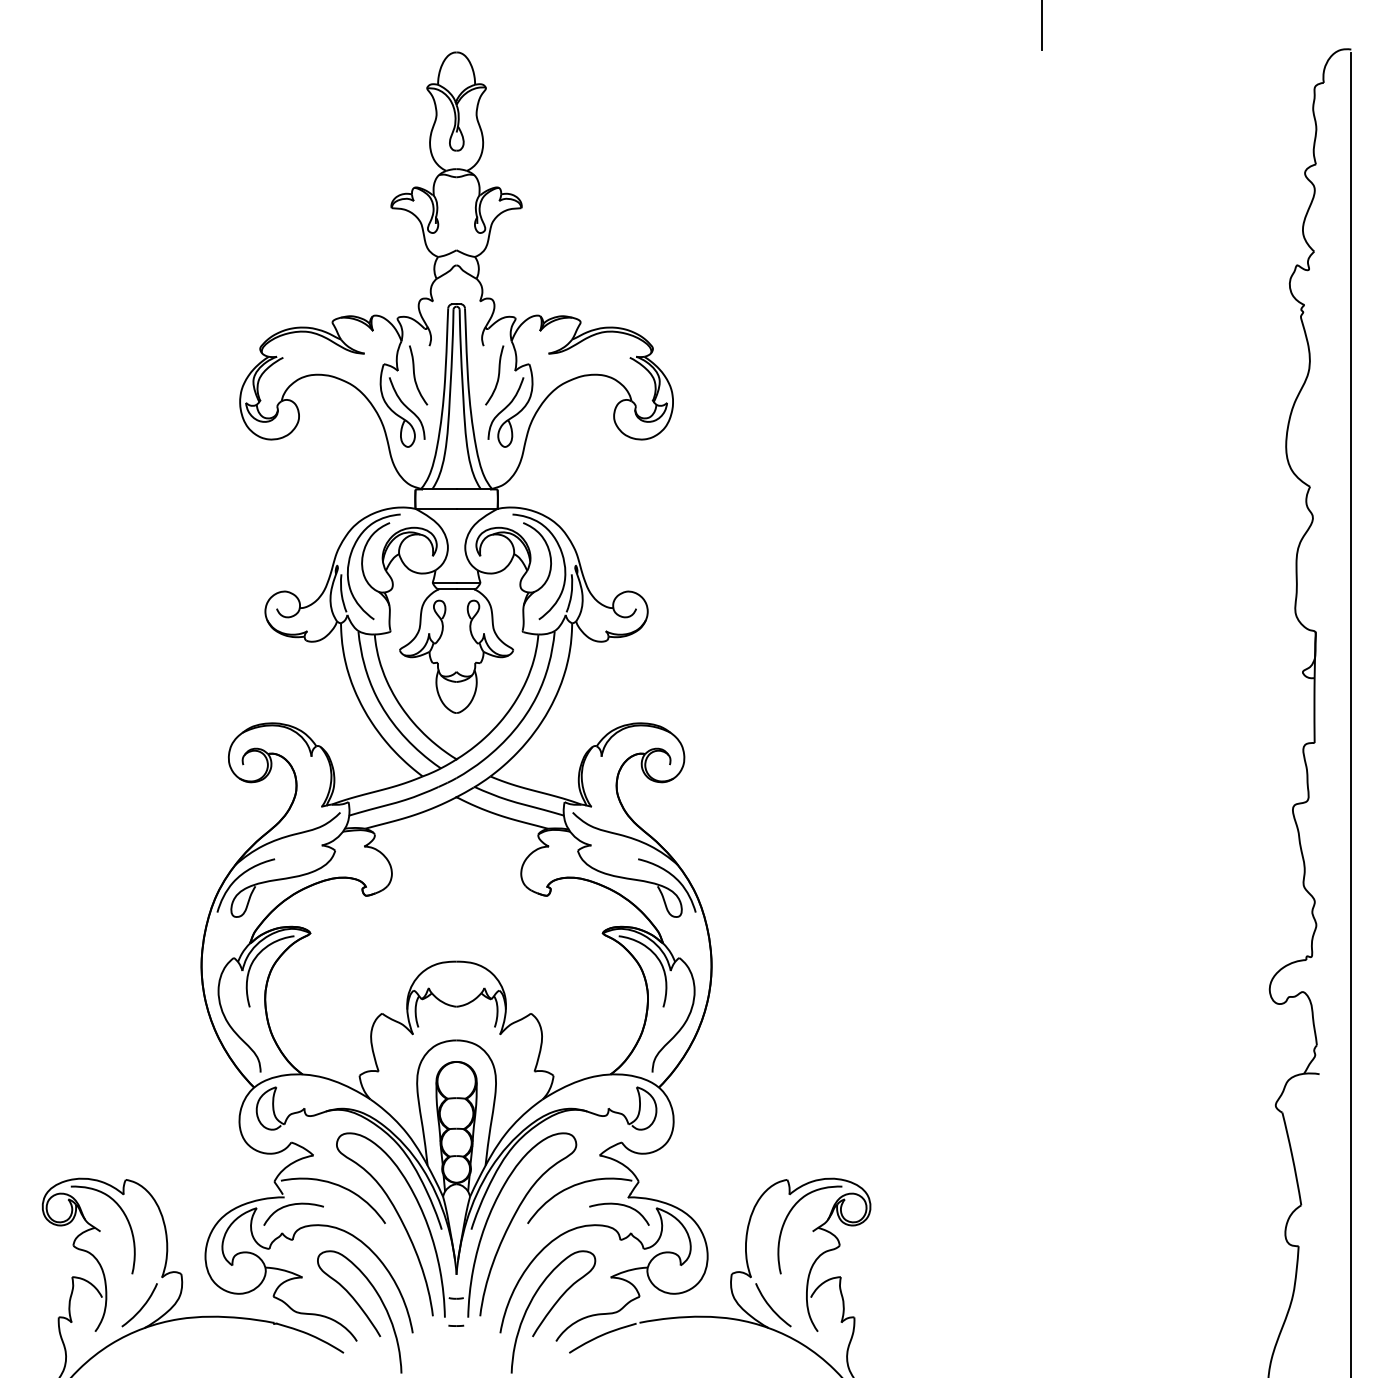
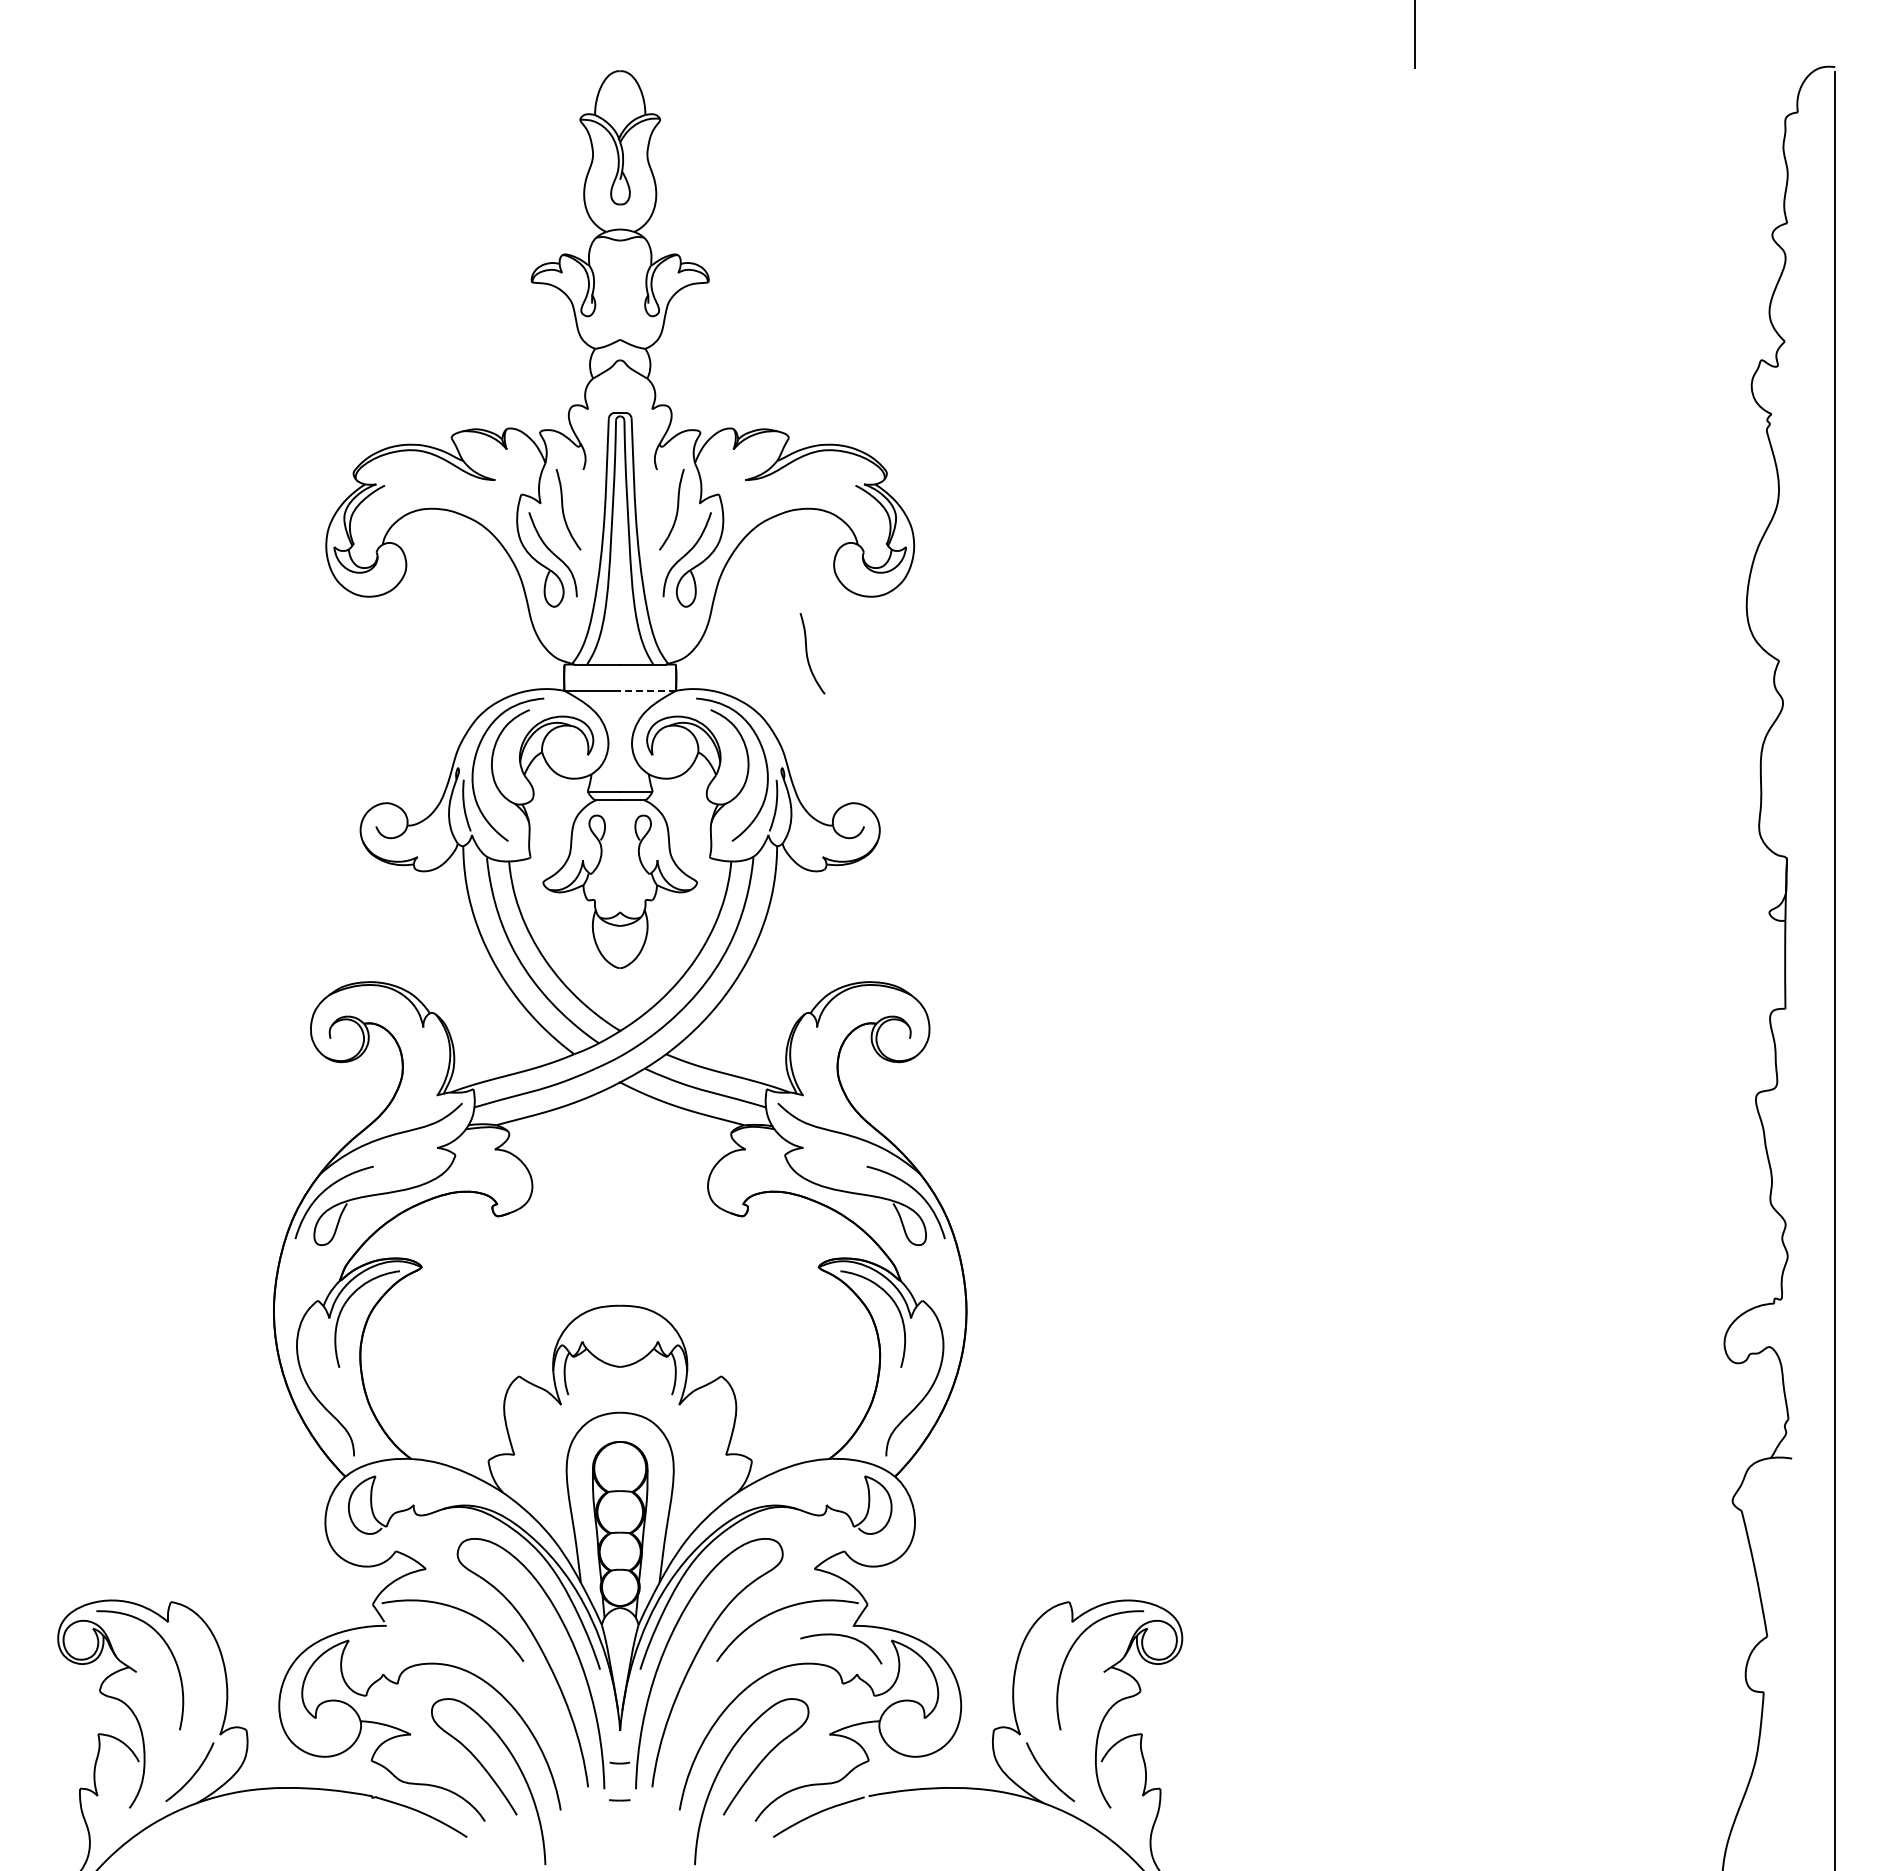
curve: (594, 481) -> (807, 653), added
line: (477, 508) -> (648, 690), solid -> dashed
curve: (294, 1205) -> (399, 1636), removed

